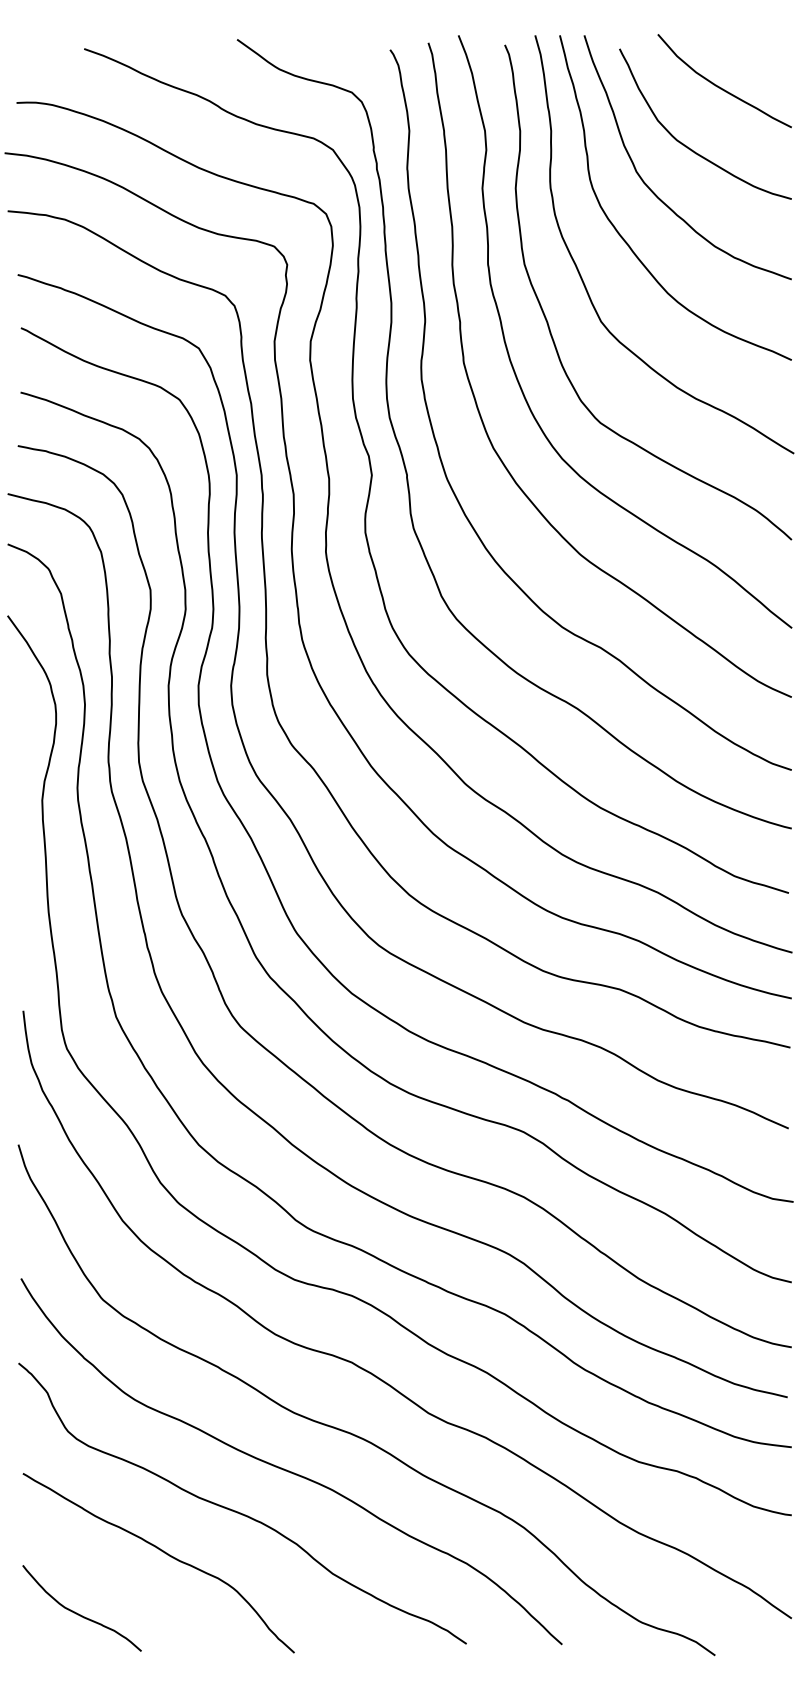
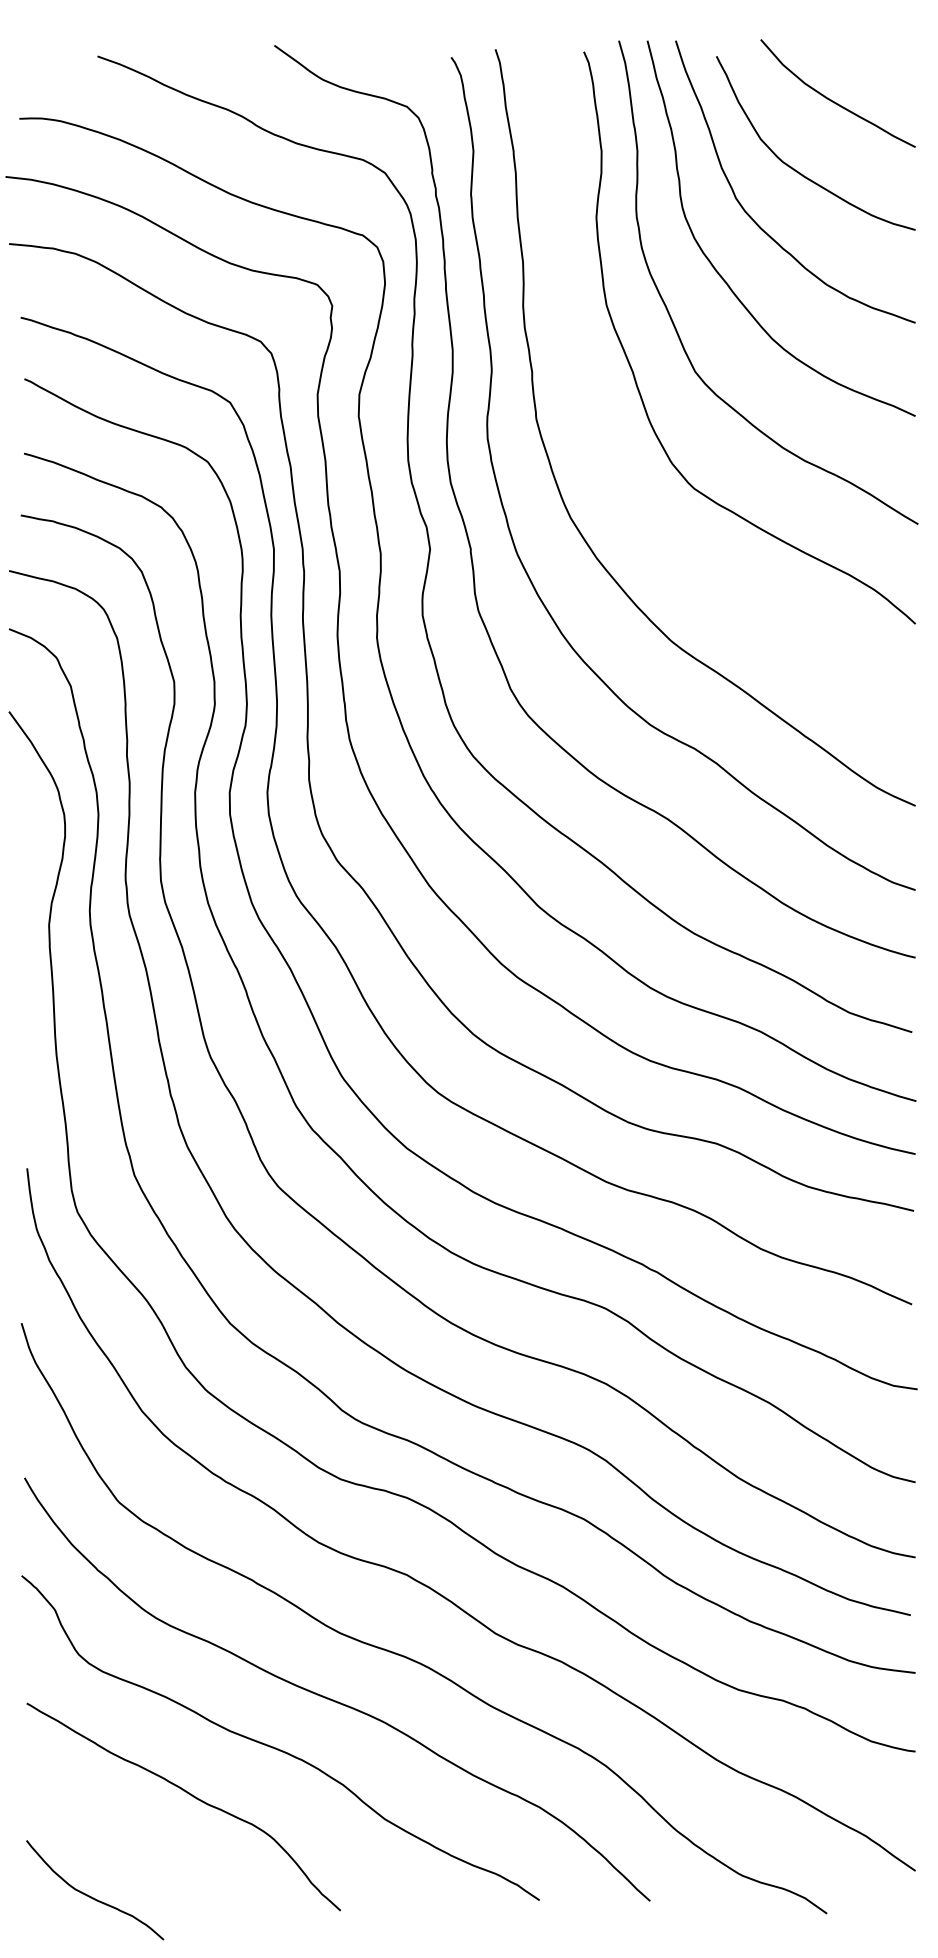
curve: (514, 369) -> (595, 427), removed
curve: (78, 1613) -> (91, 1896), moved

